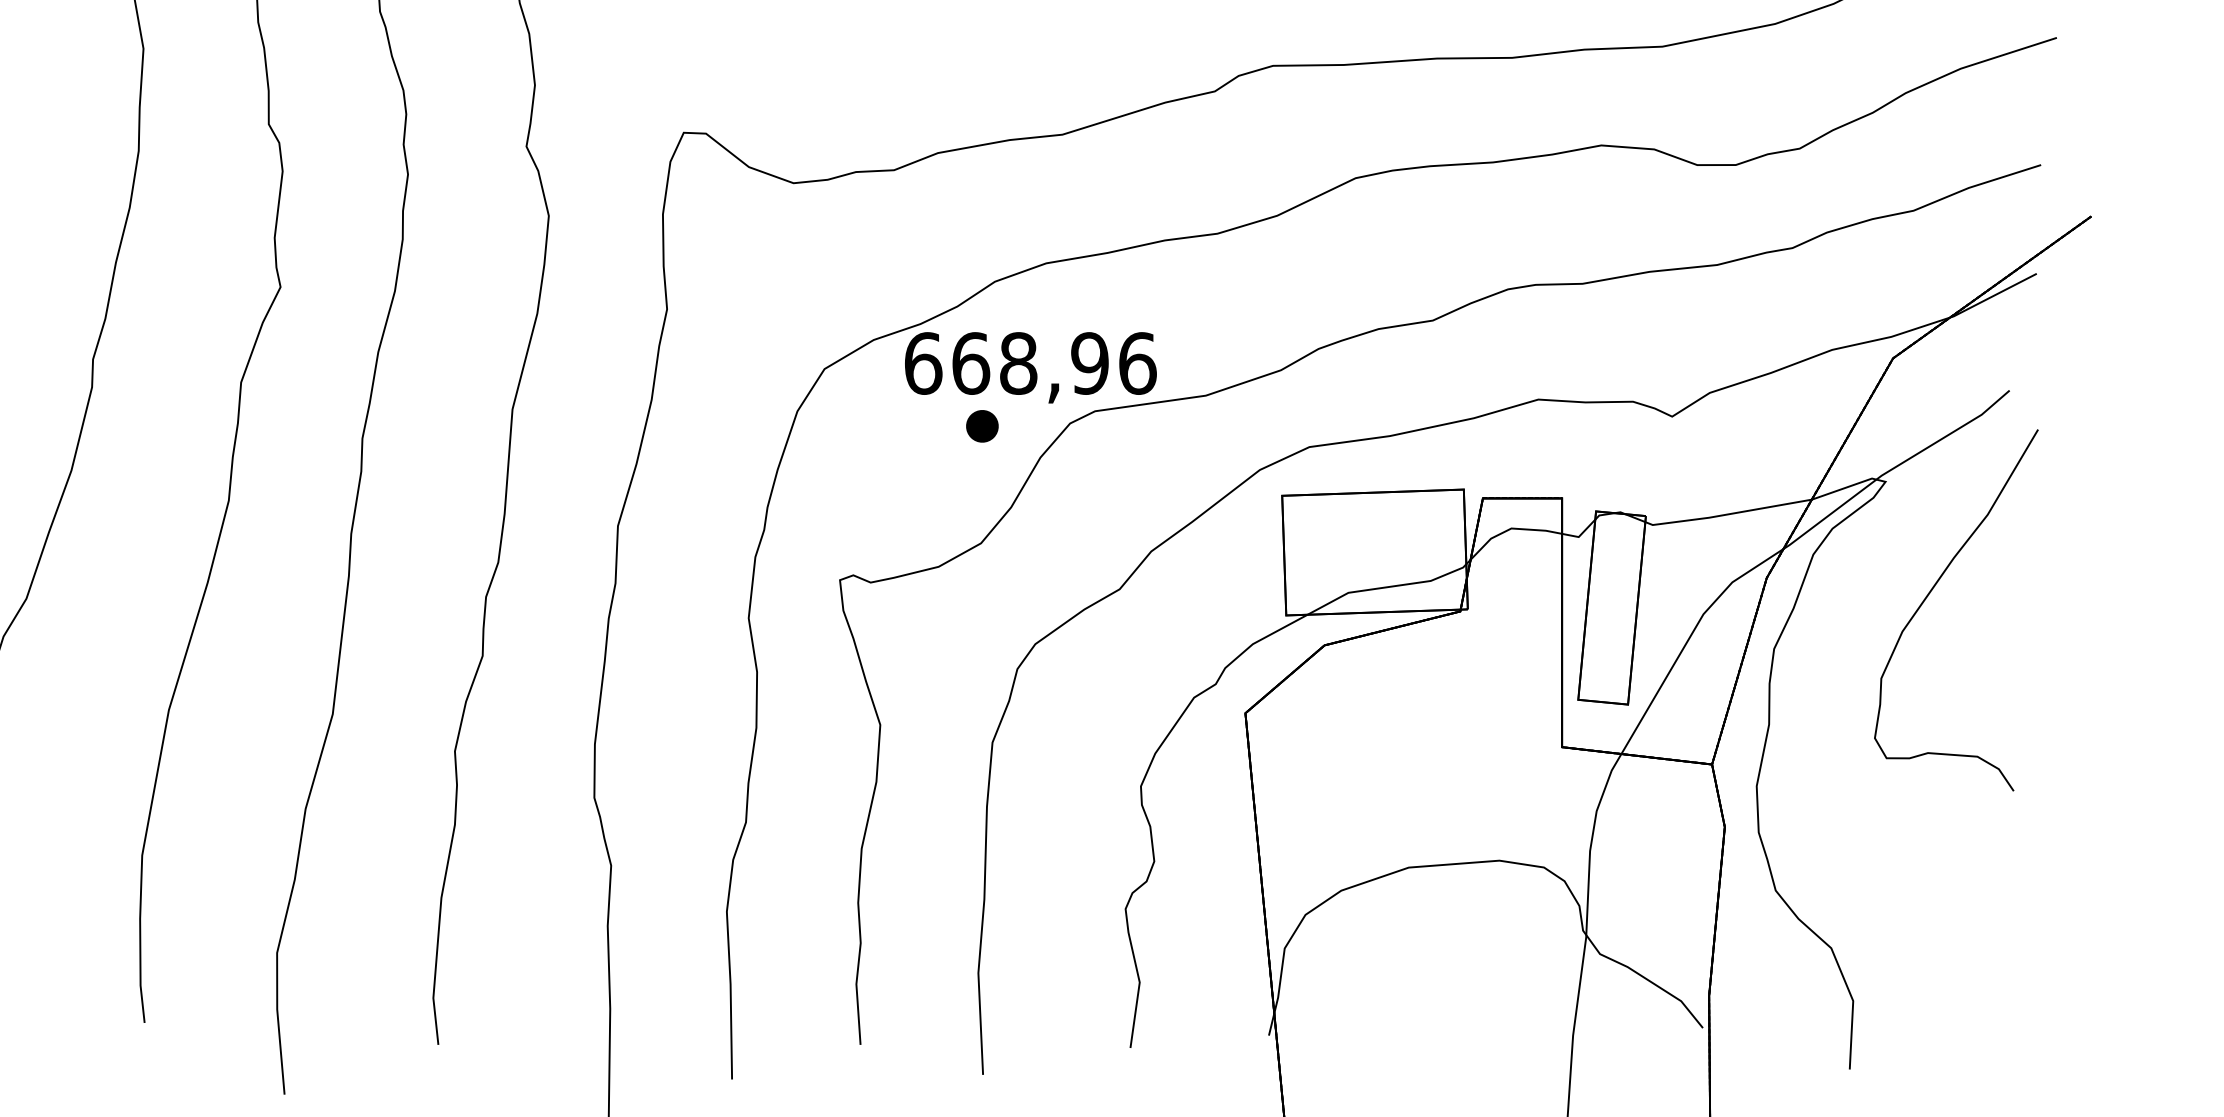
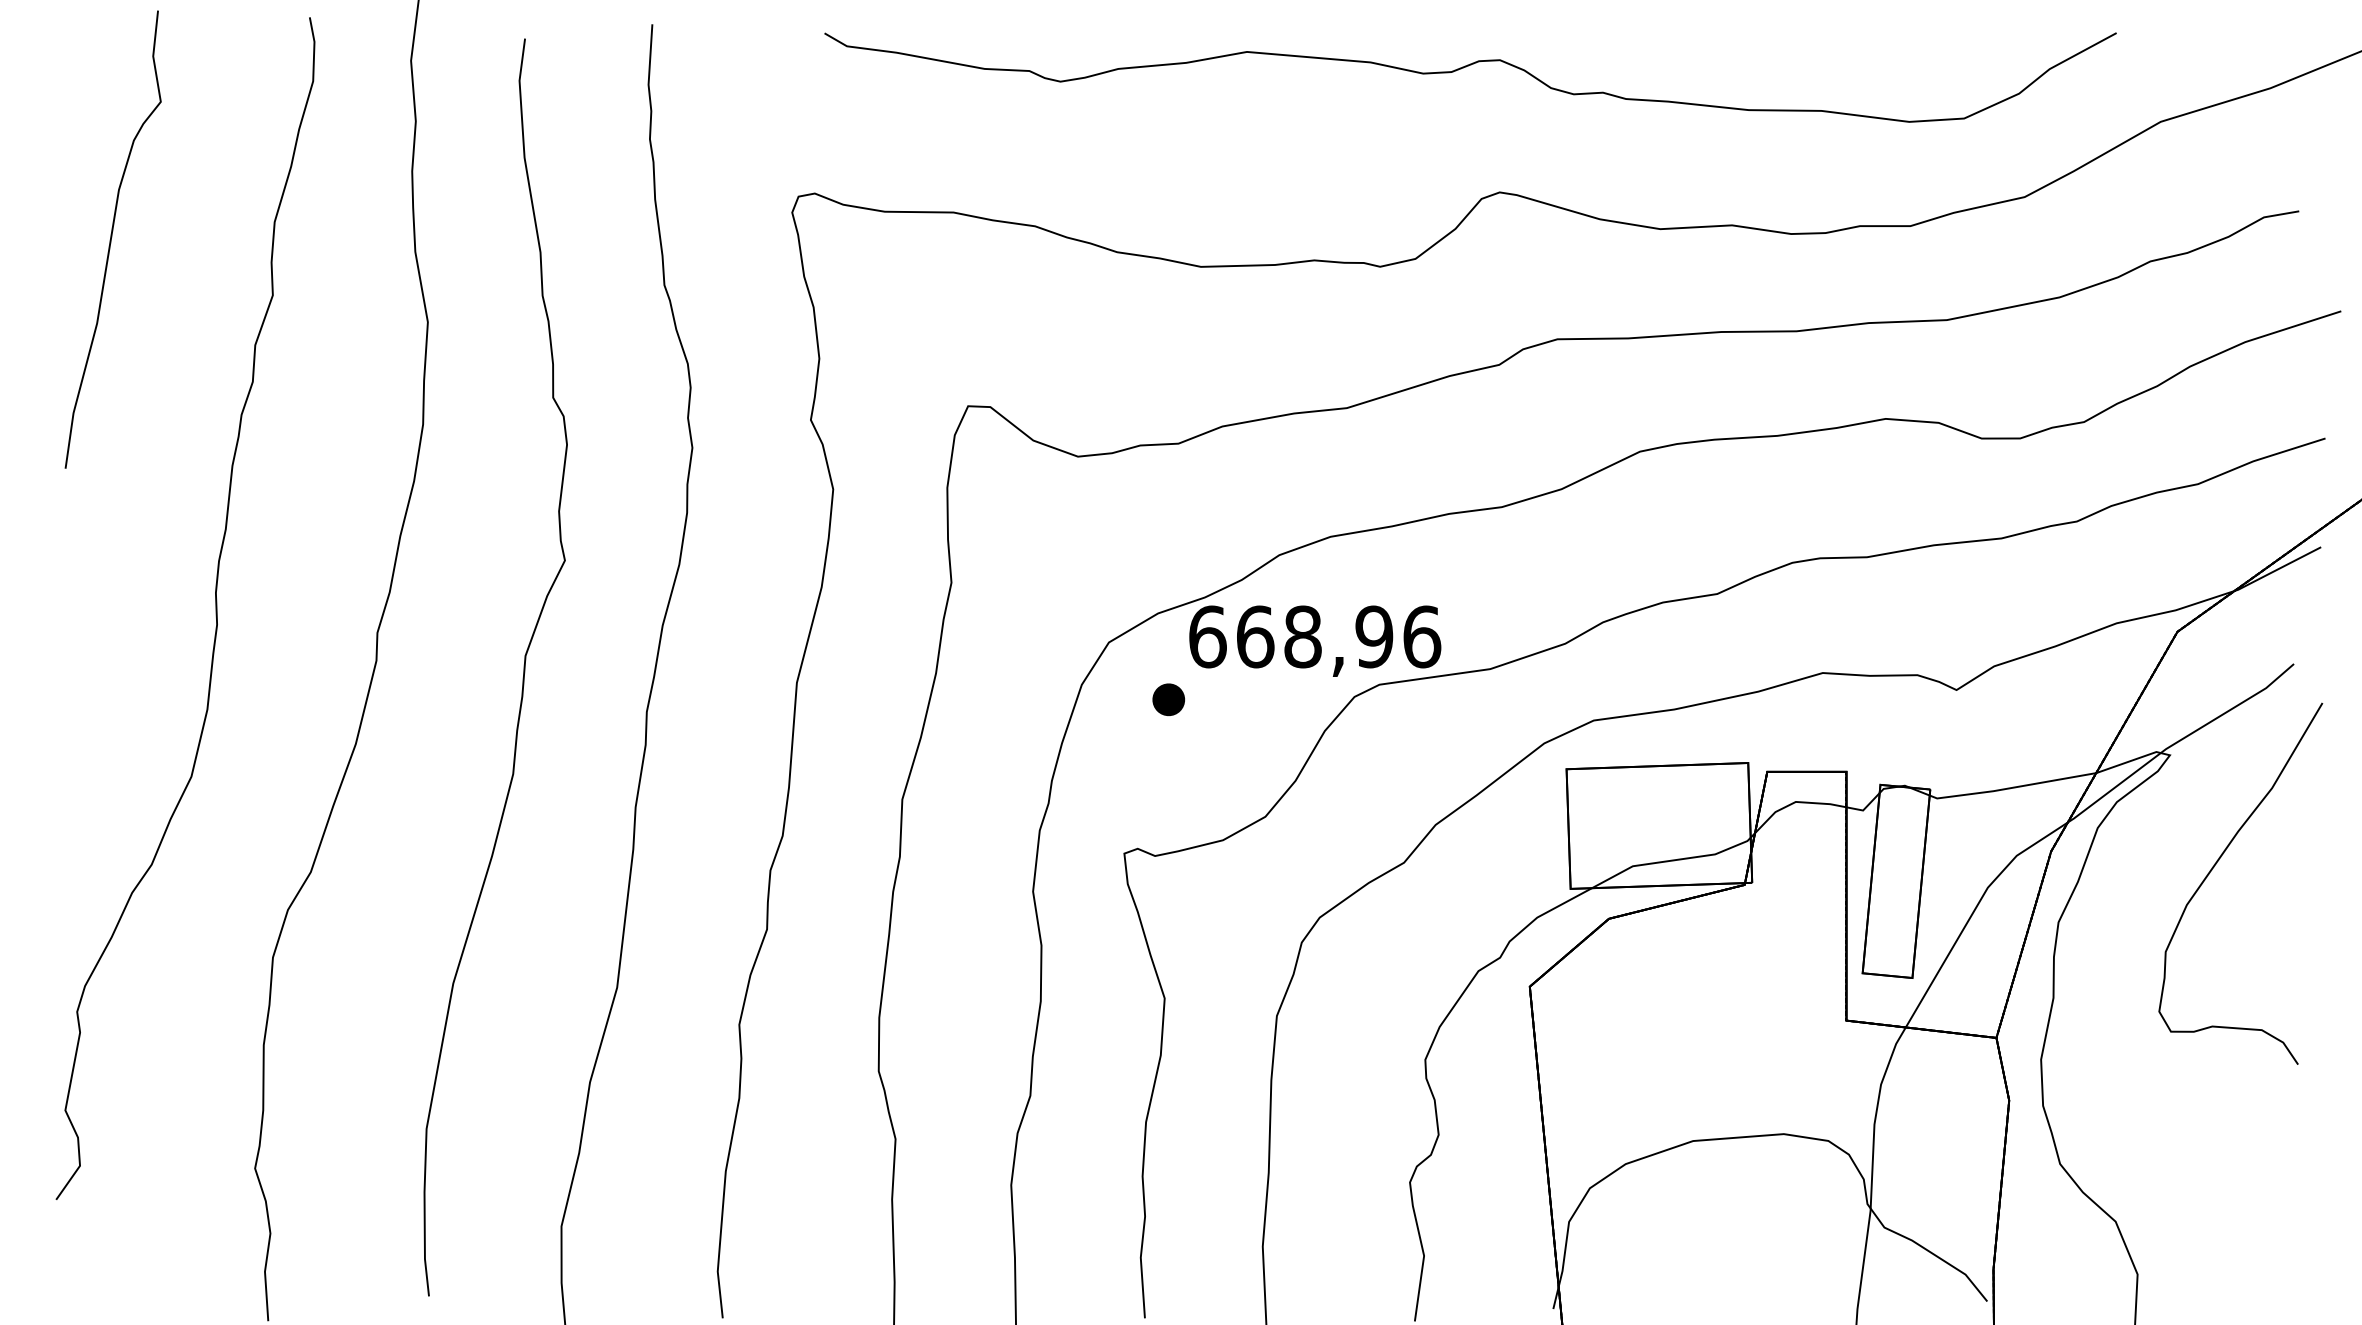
part: (982, 426) -> (1168, 699), moved

